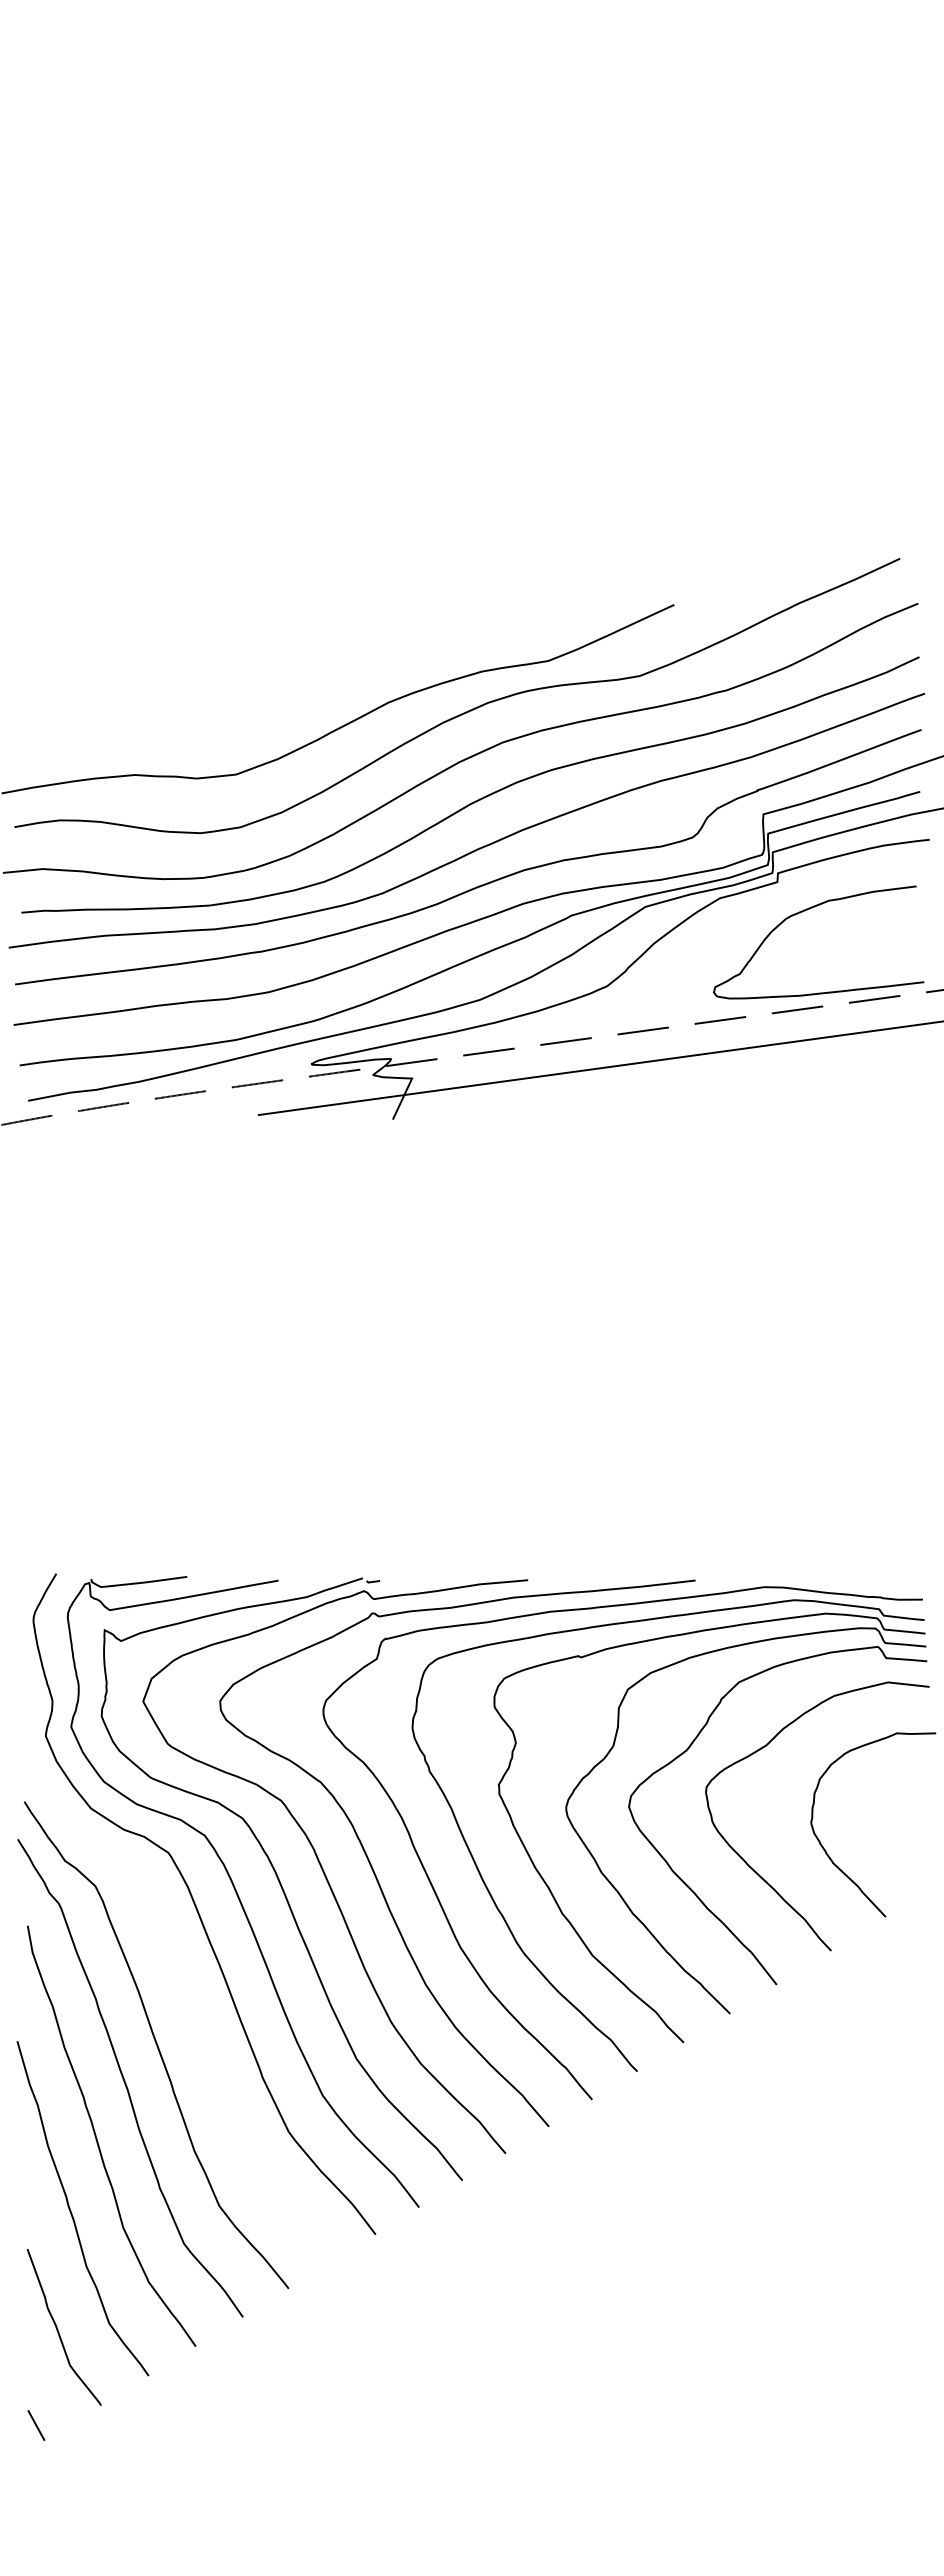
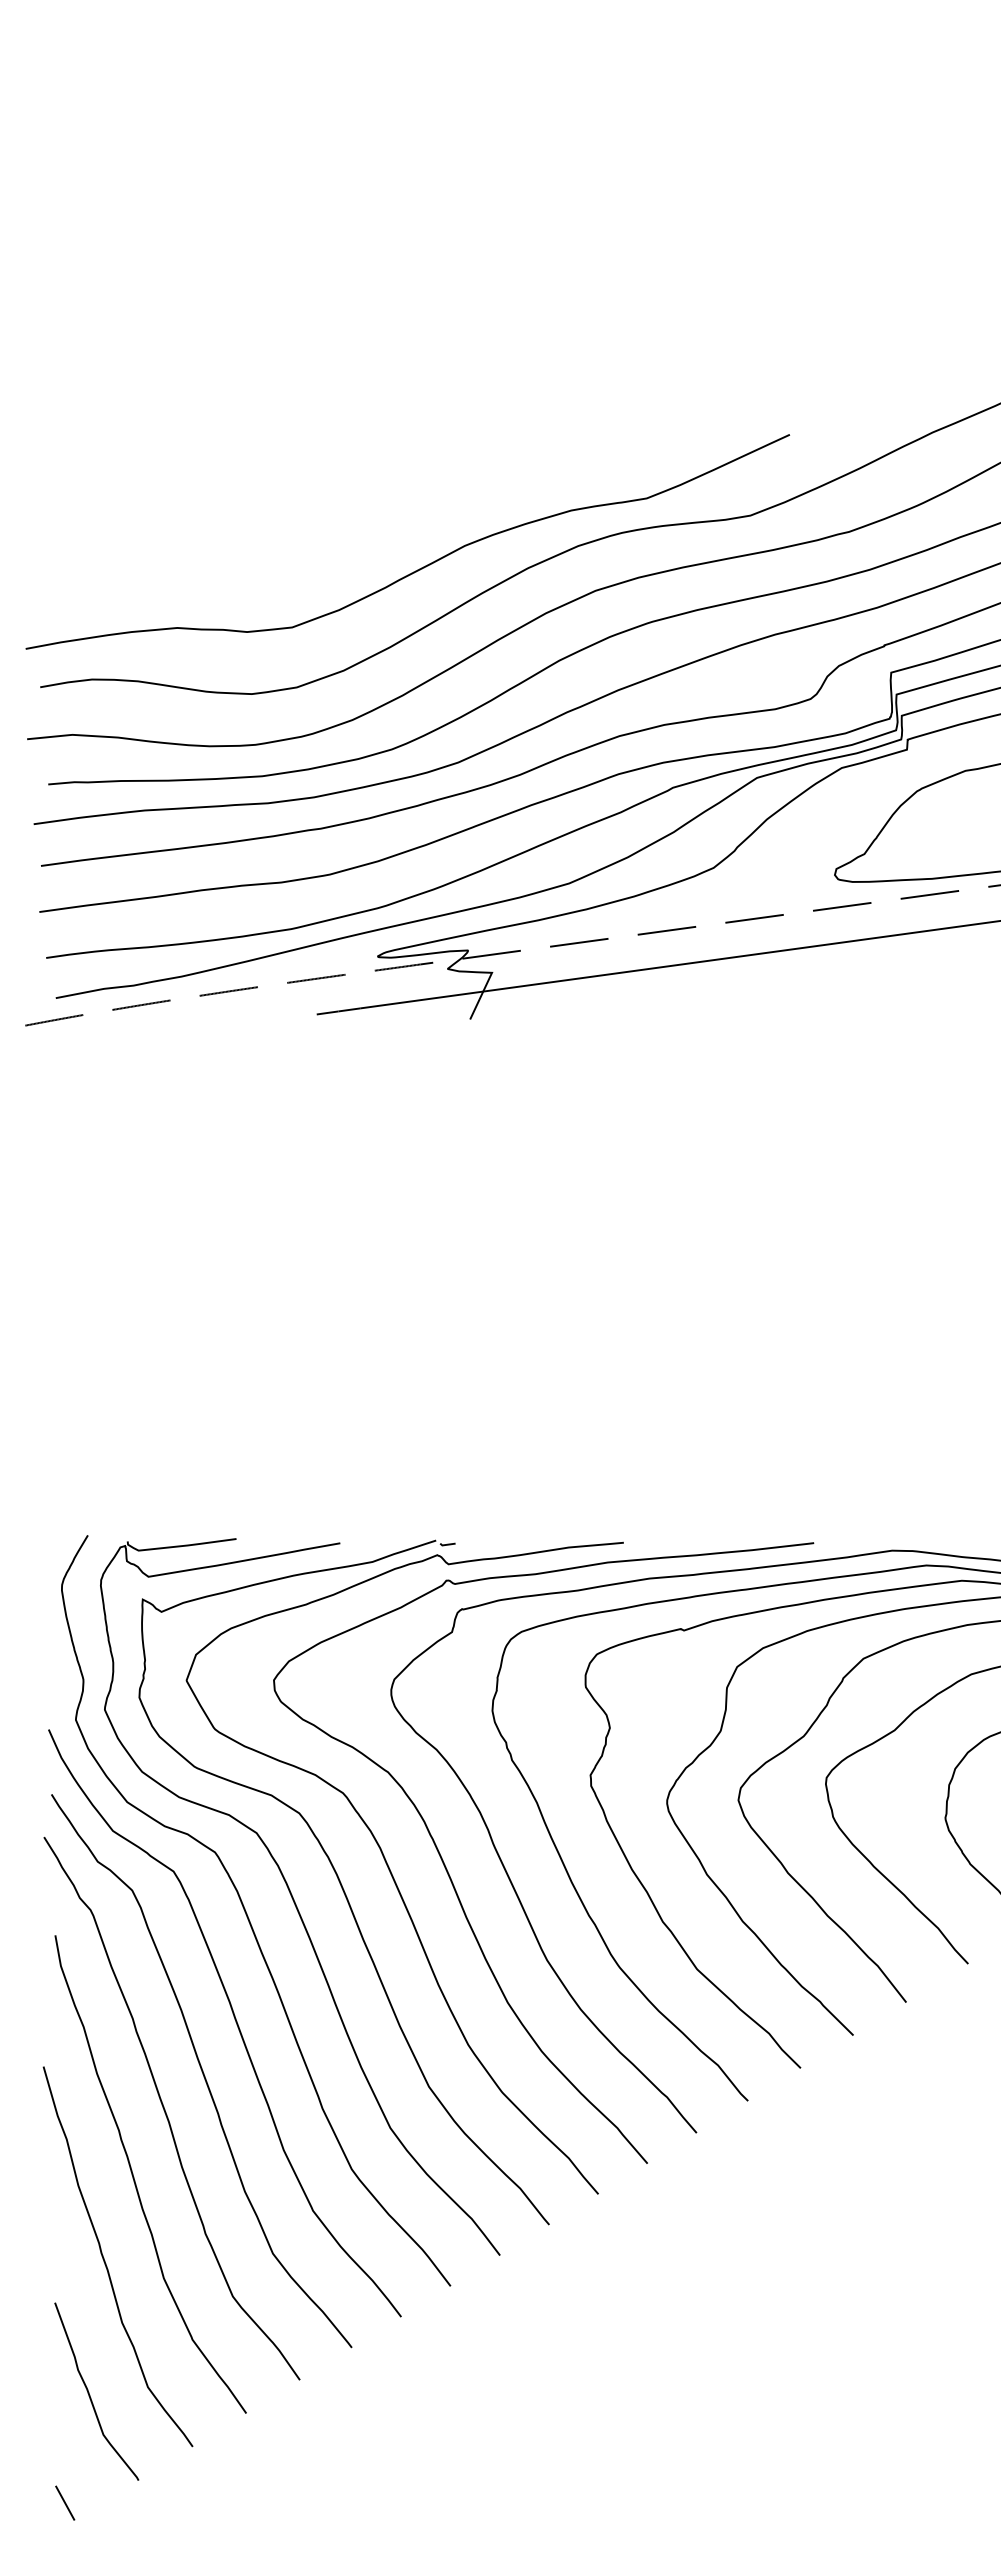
curve: (185, 2000) -> (234, 2020), added

